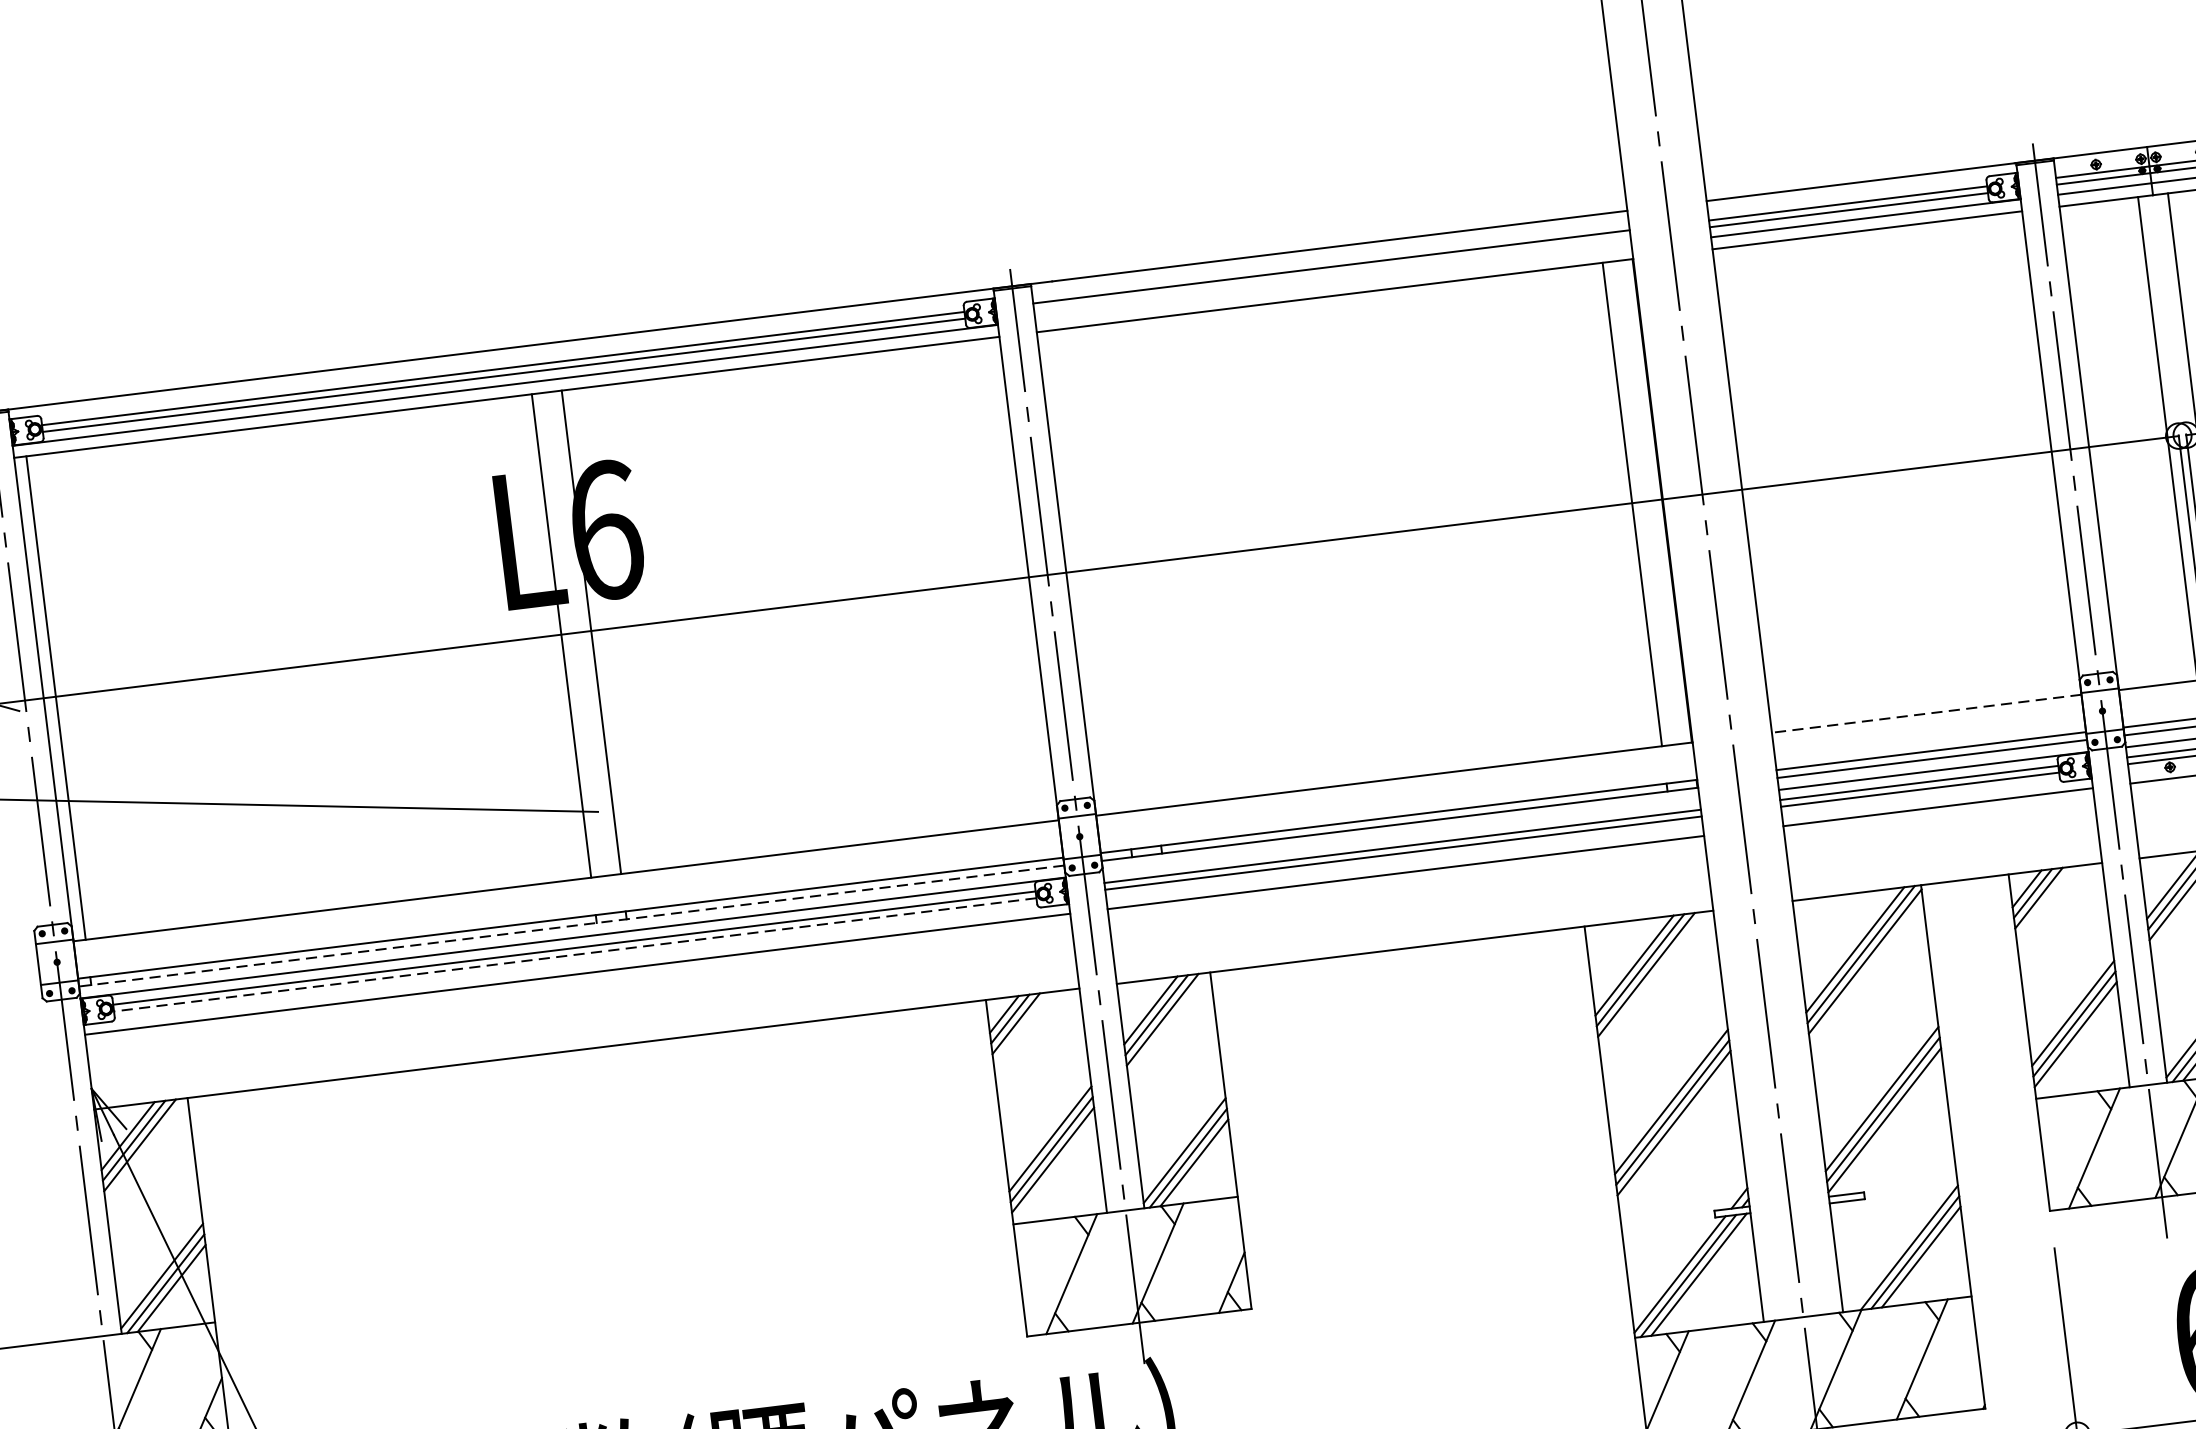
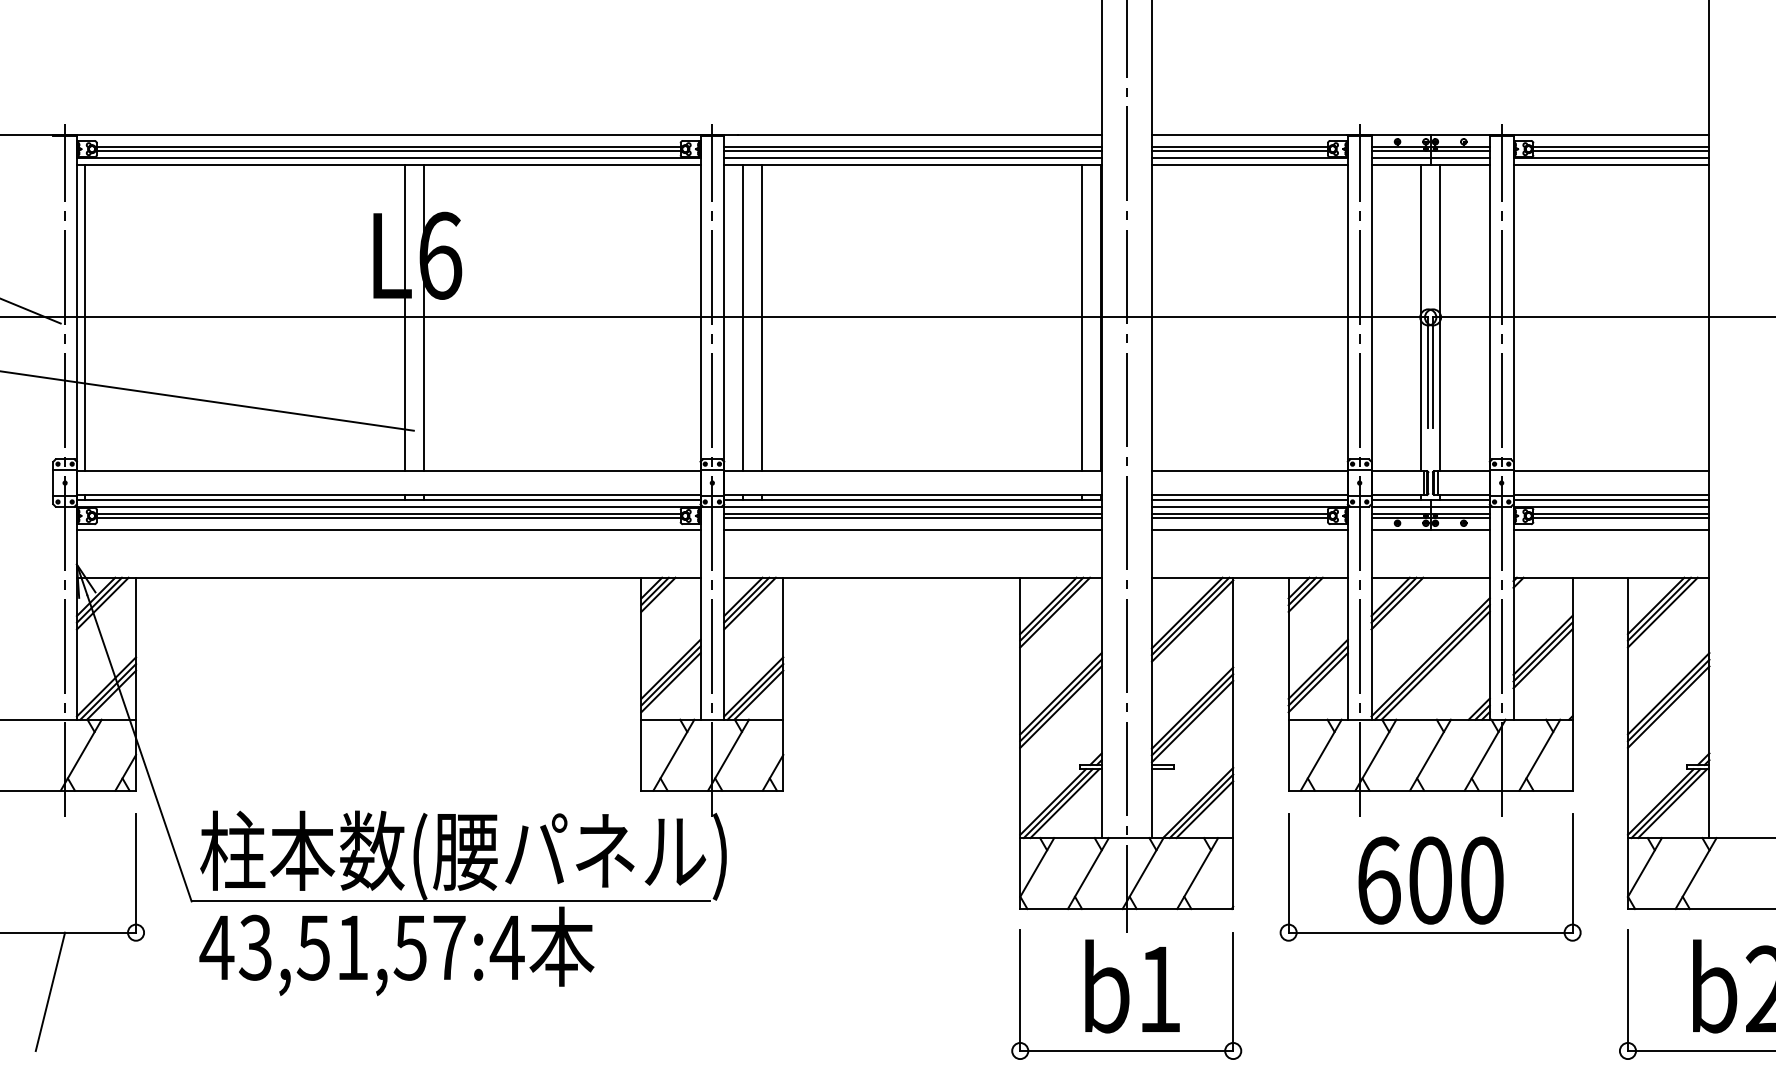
line: (1331, 274) -> (912, 151), added
line: (1332, 283) -> (912, 157), added
line: (1127, 566) -> (762, 318), added
line: (1097, 570) -> (743, 318), added
line: (1926, 714) -> (1249, 471), dashed -> solid
line: (1400, 836) -> (912, 507), added
line: (571, 925) -> (388, 499), dashed -> solid
line: (574, 955) -> (388, 518), dashed -> solid

